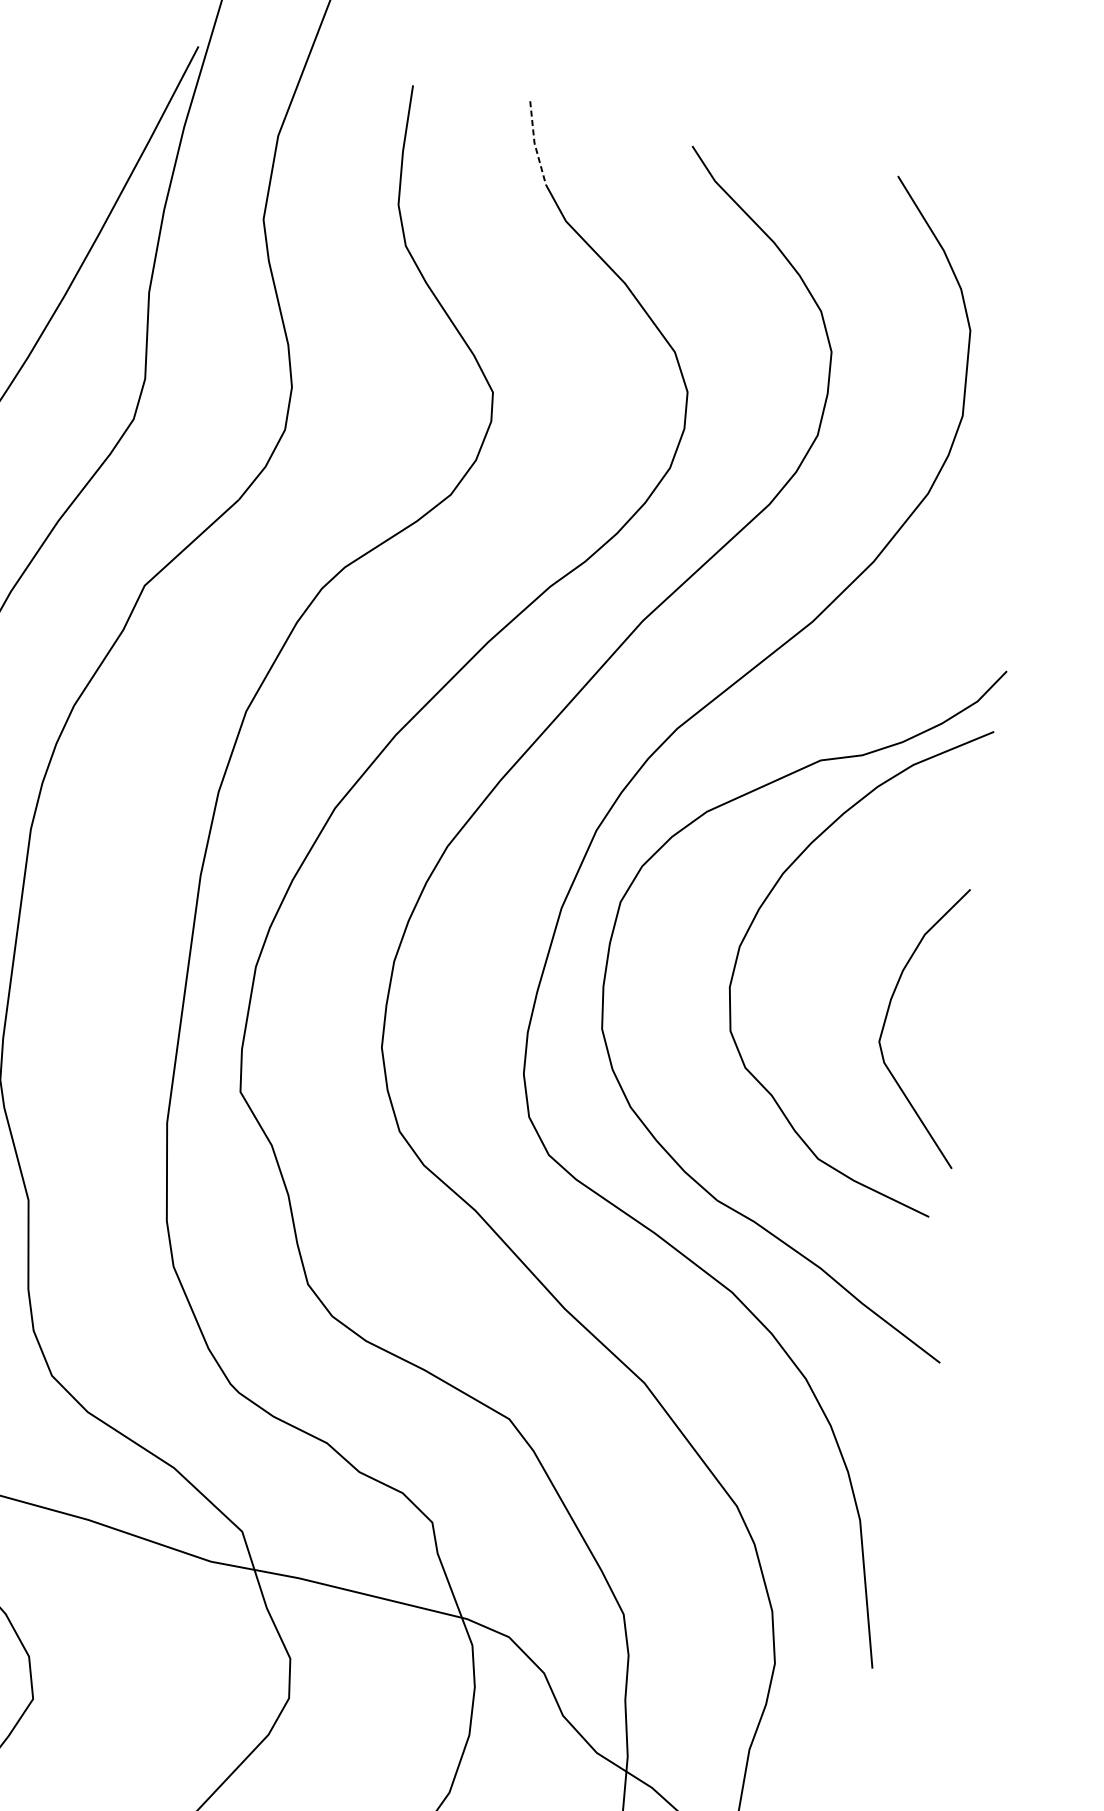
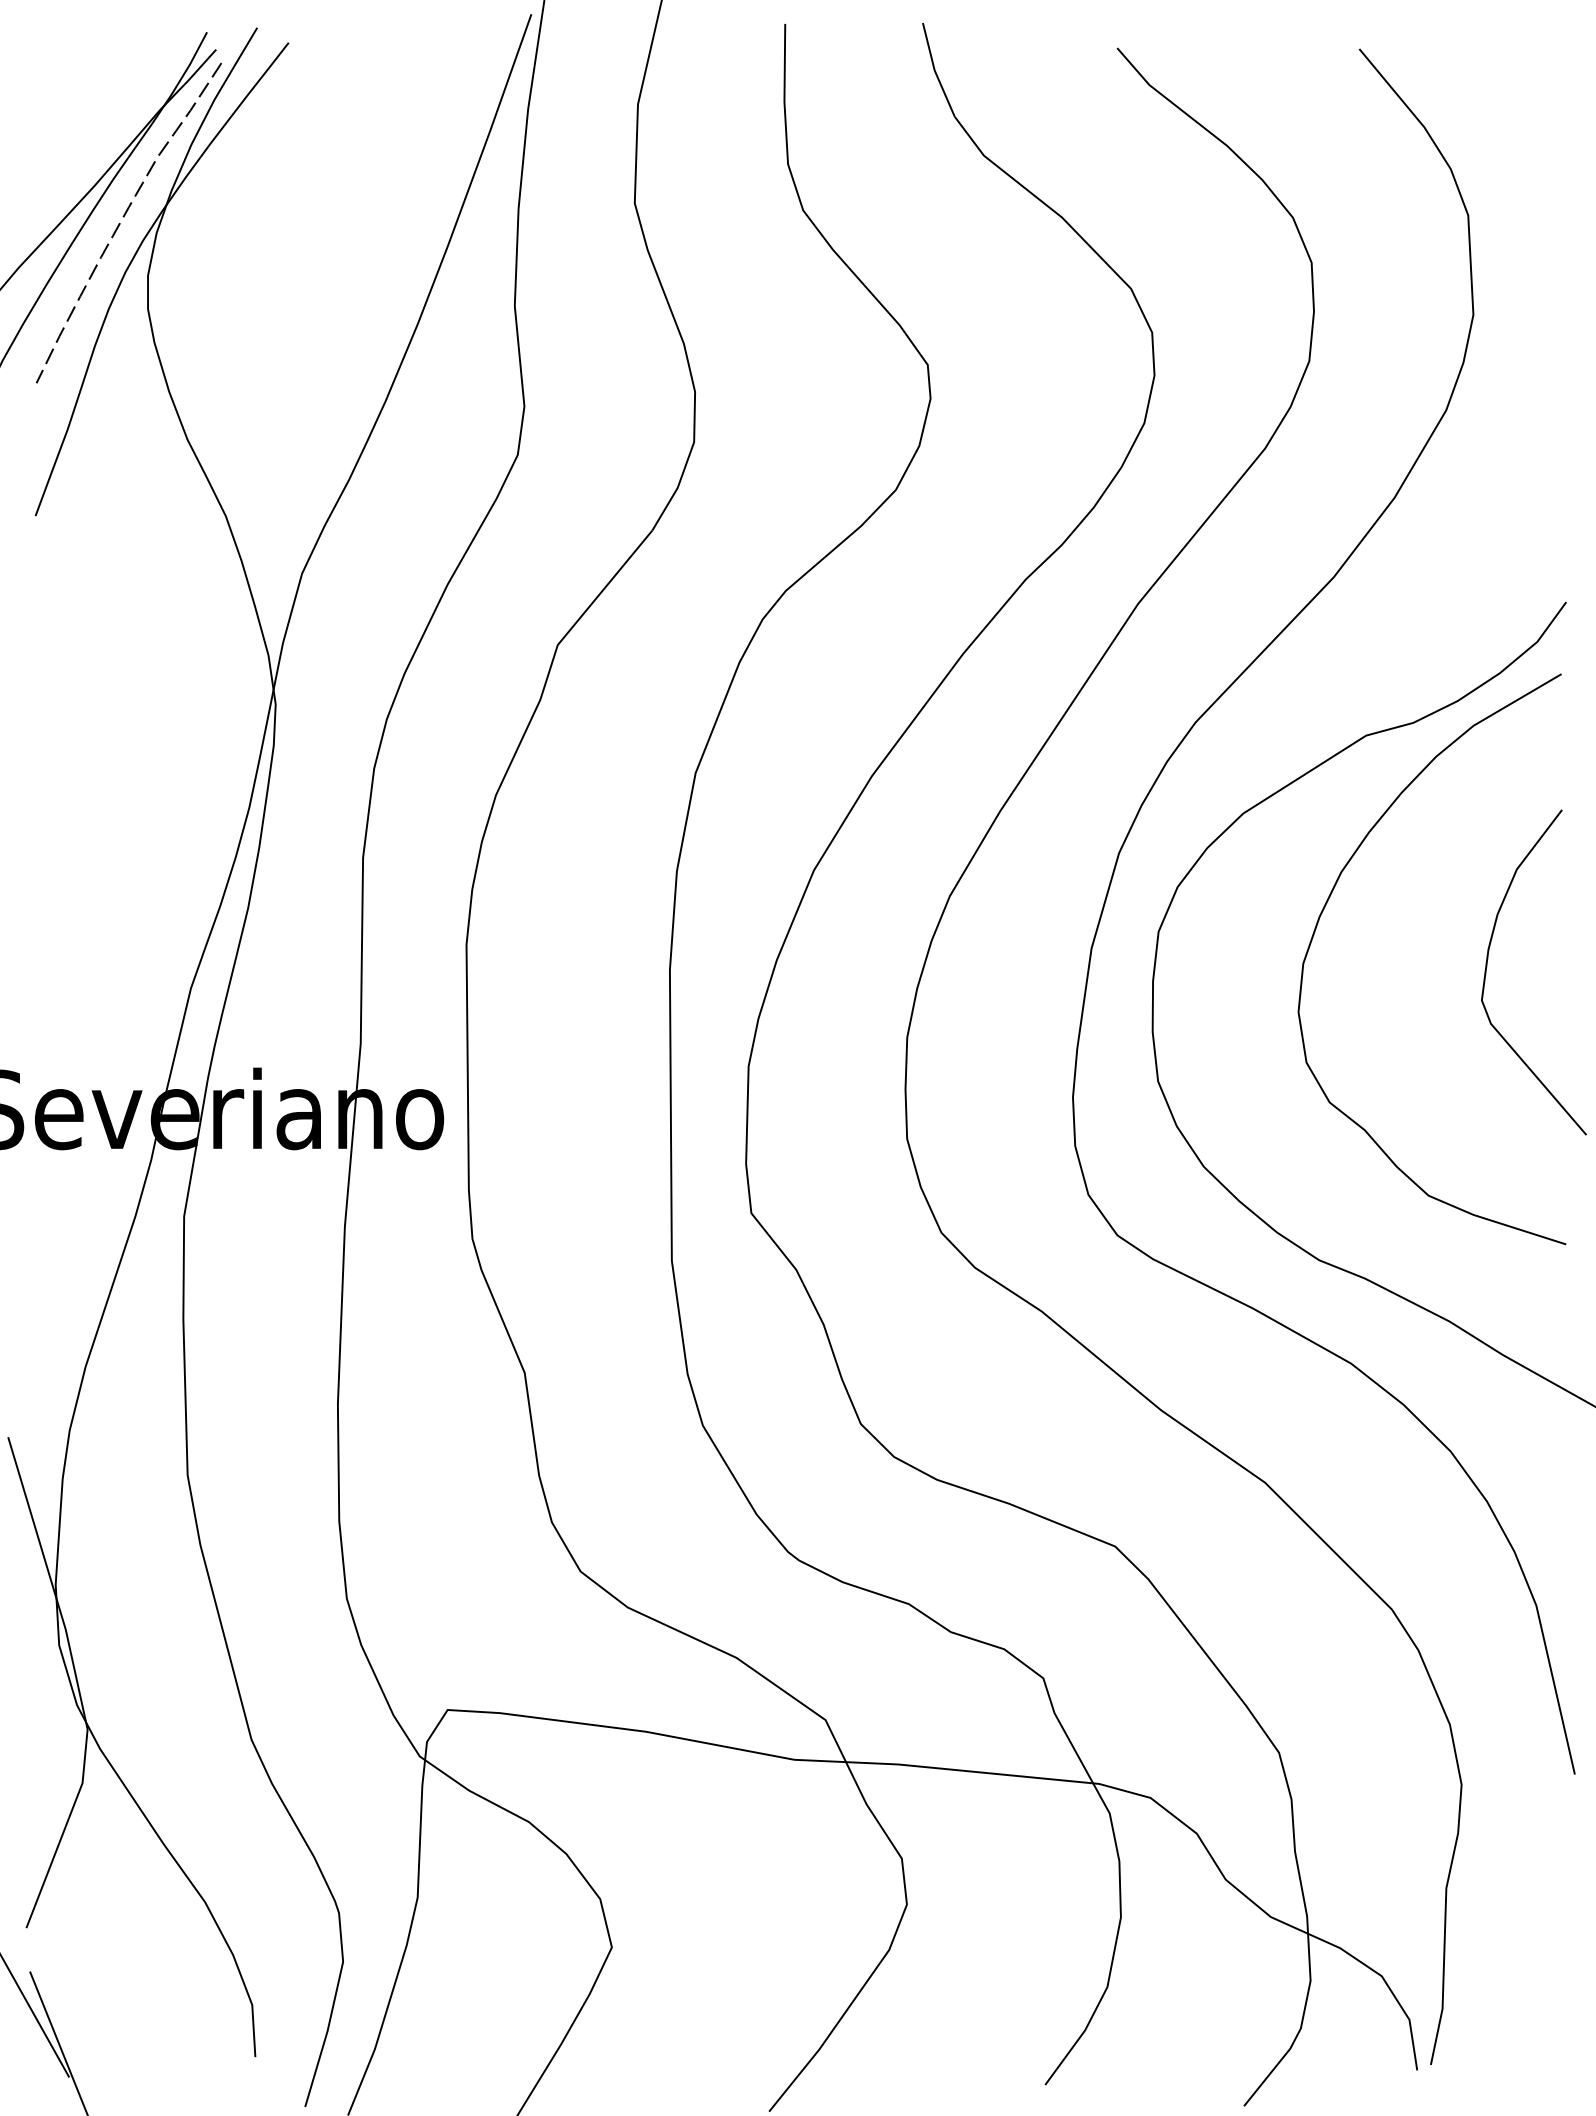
line: (535, 143) -> (935, 71), dashed -> solid
curve: (888, 1014) -> (1487, 967), moved

